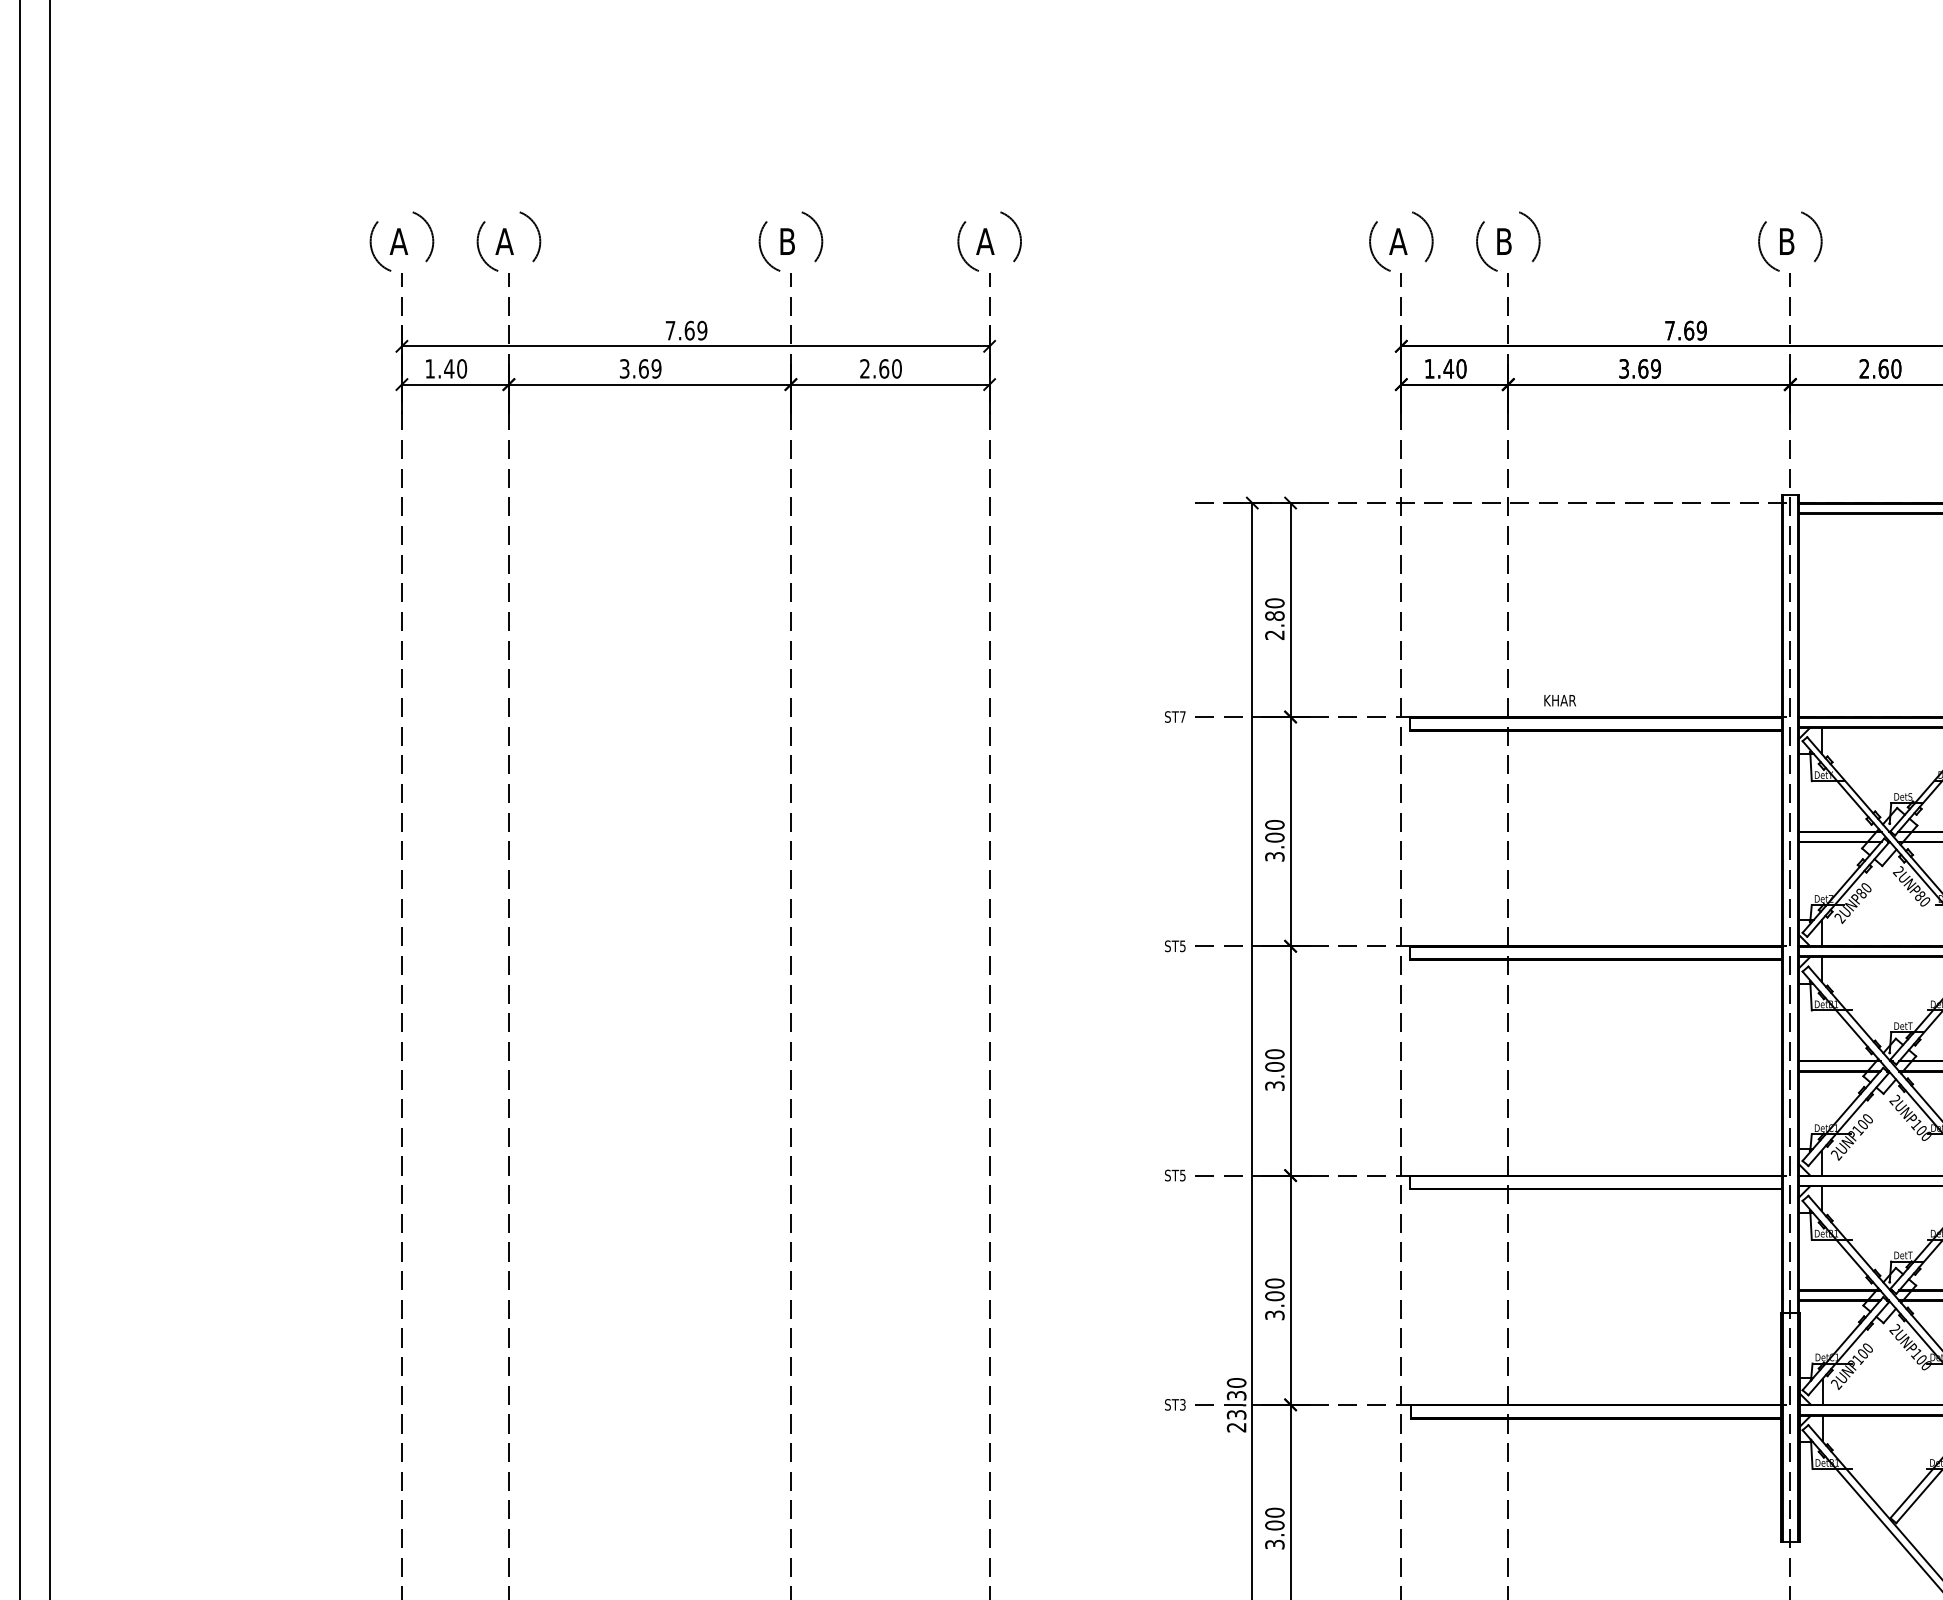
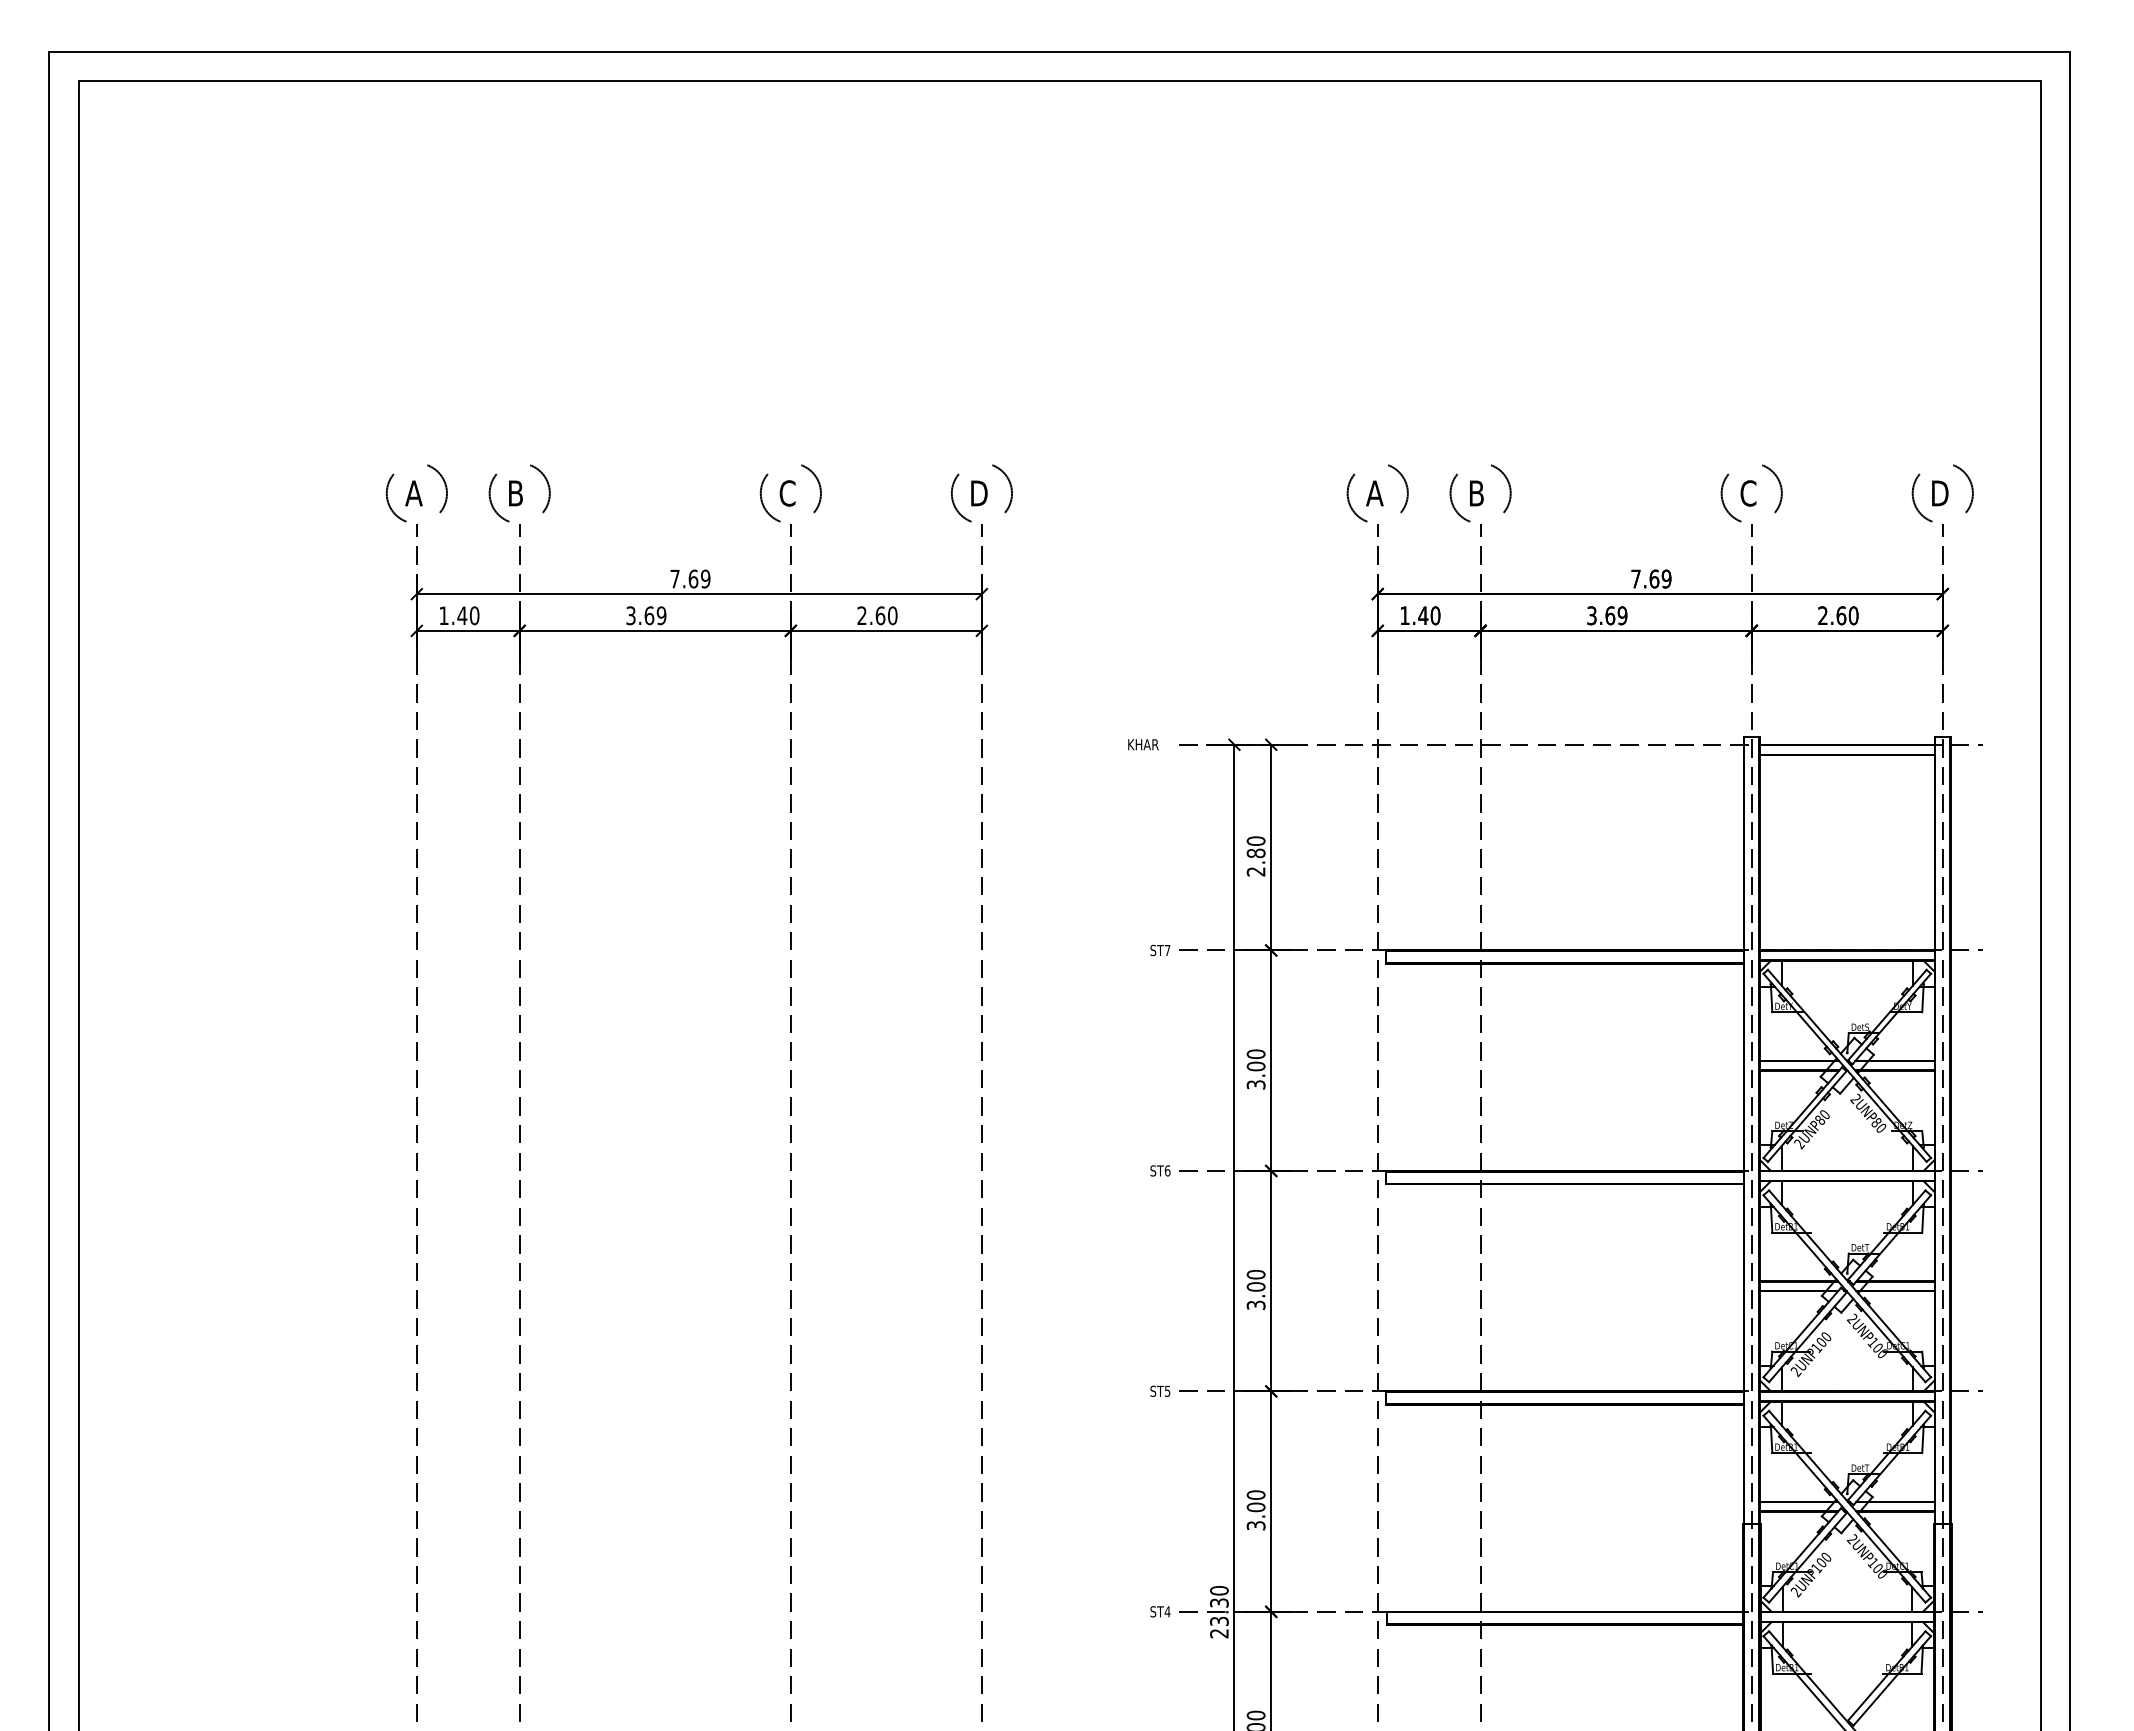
text: (504, 241) -> (515, 493), A -> B
text: (787, 241) -> (787, 493), B -> C
text: (986, 241) -> (978, 493), A -> D
text: (1786, 241) -> (1748, 493), B -> C
text: (1560, 700) -> (1143, 744), moved
text: (1182, 945) -> (1167, 1170), ST5 -> ST6
text: (1182, 1404) -> (1167, 1611), ST3 -> ST4

